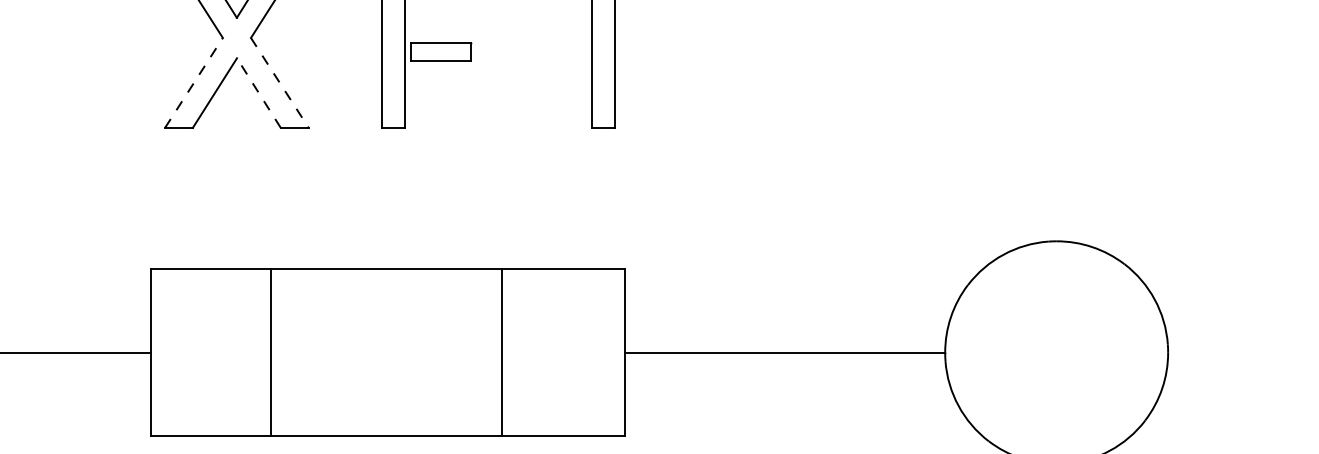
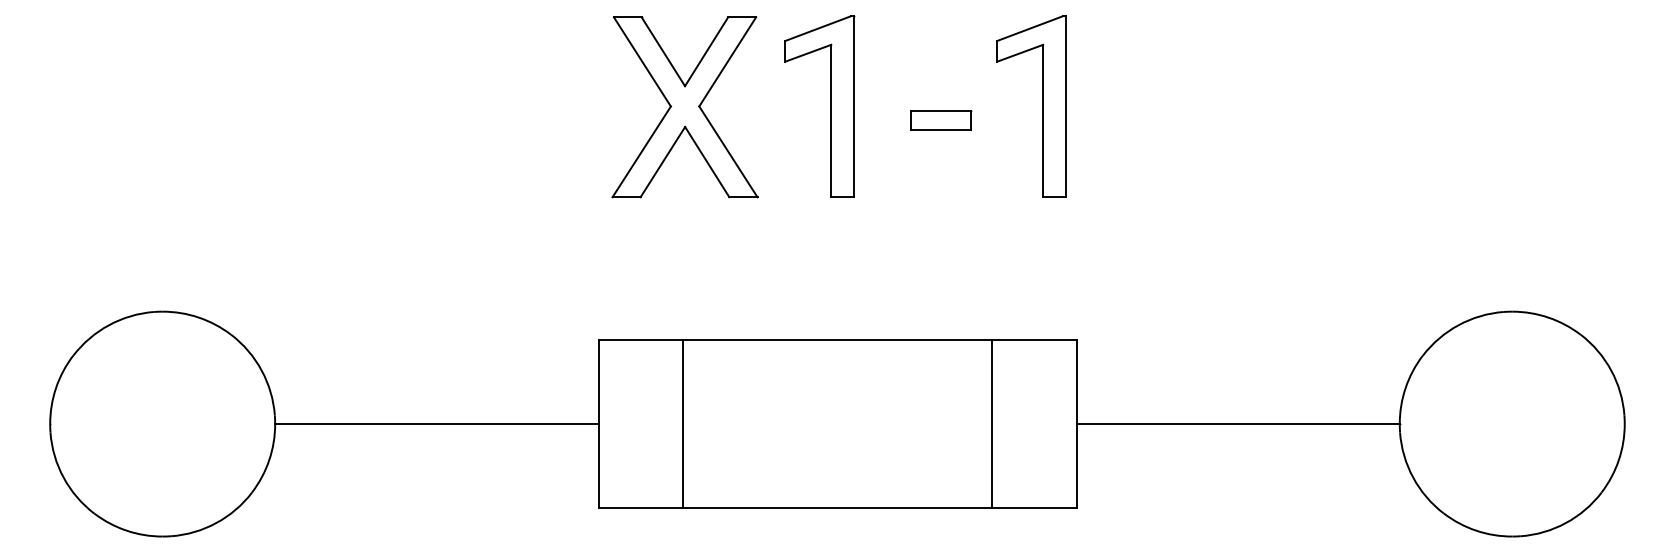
part: (441, 51) -> (941, 120), moved
line: (193, 82) -> (641, 151), dashed -> solid
line: (279, 82) -> (728, 151), dashed -> solid
line: (258, 92) -> (706, 161), dashed -> solid
line: (271, 352) -> (682, 423), moved
line: (501, 352) -> (992, 423), moved

